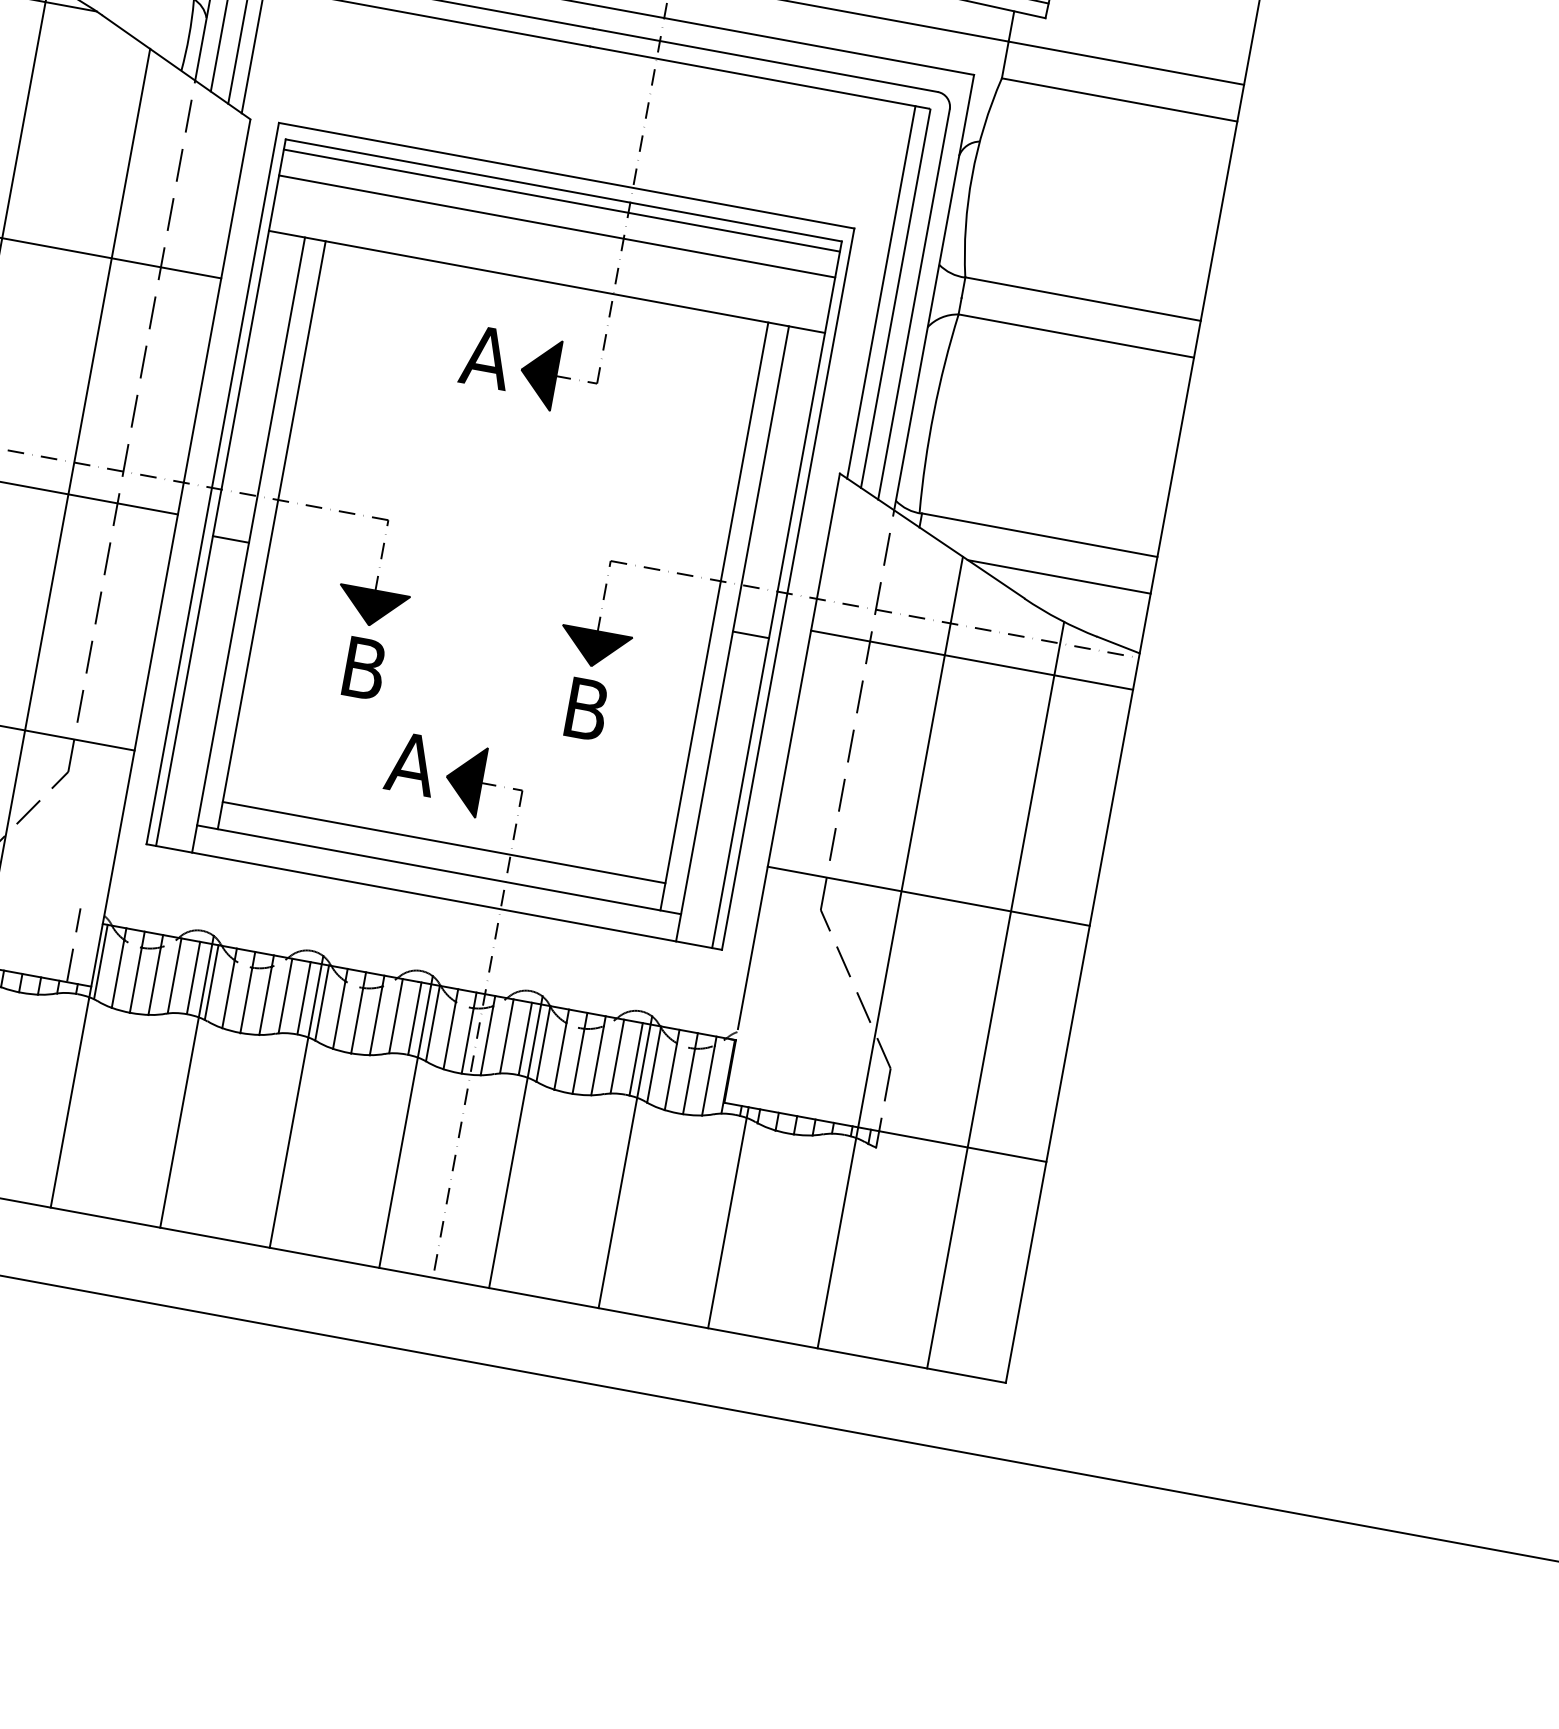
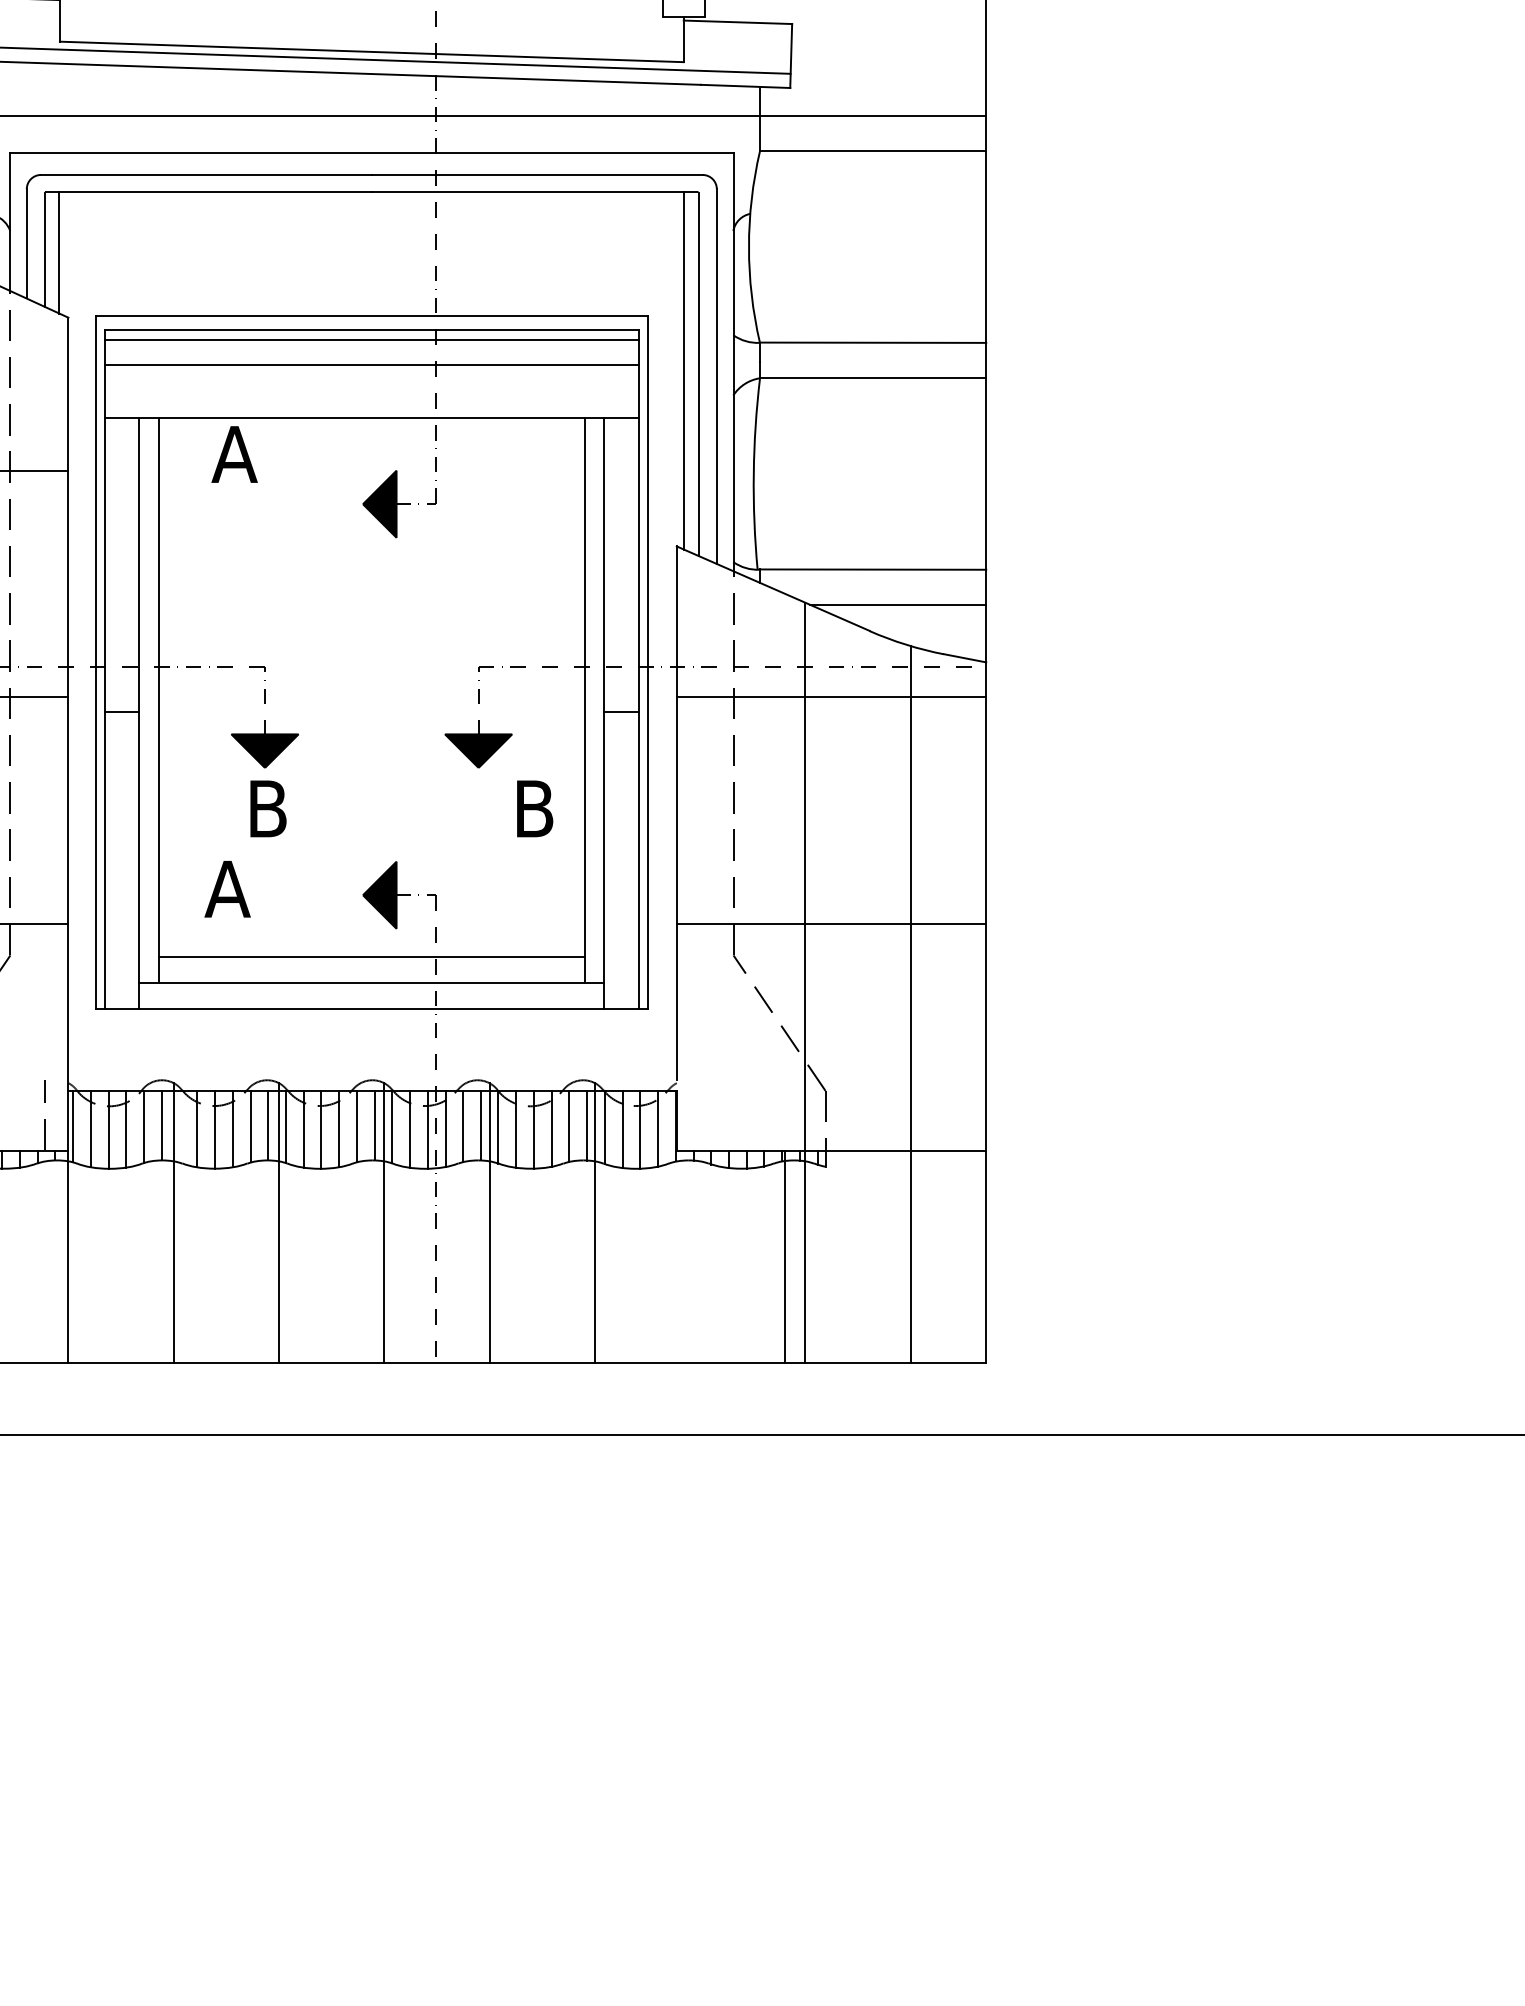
text: (486, 357) -> (234, 454), moved
text: (587, 709) -> (535, 808), moved
text: (411, 764) -> (227, 889), moved
line: (211, 982) -> (179, 1126), removed
line: (728, 1218) -> (785, 1257), moved

